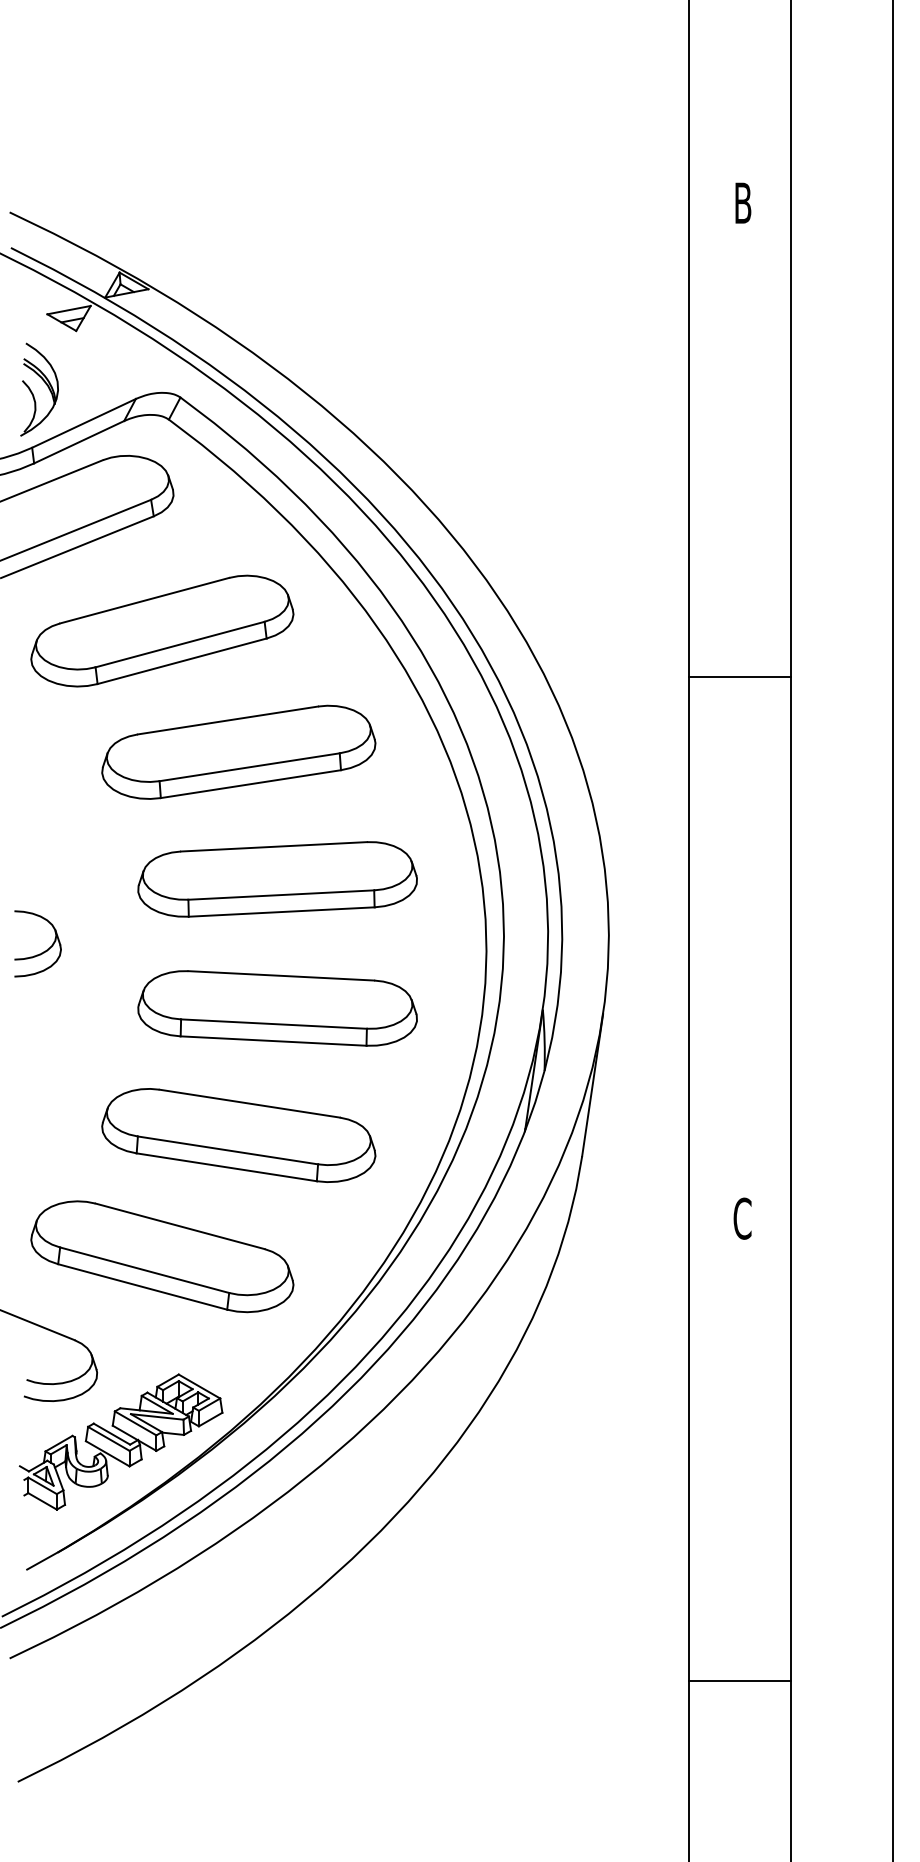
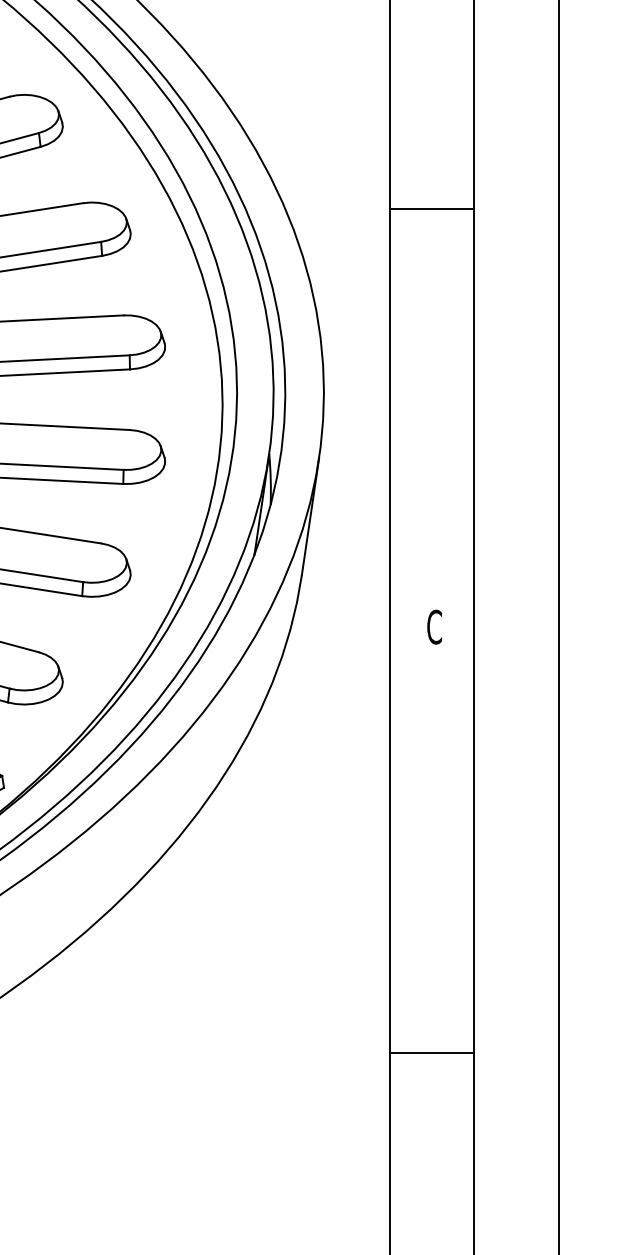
line: (739, 677) -> (432, 208), moved
line: (739, 1681) -> (432, 1053), moved

